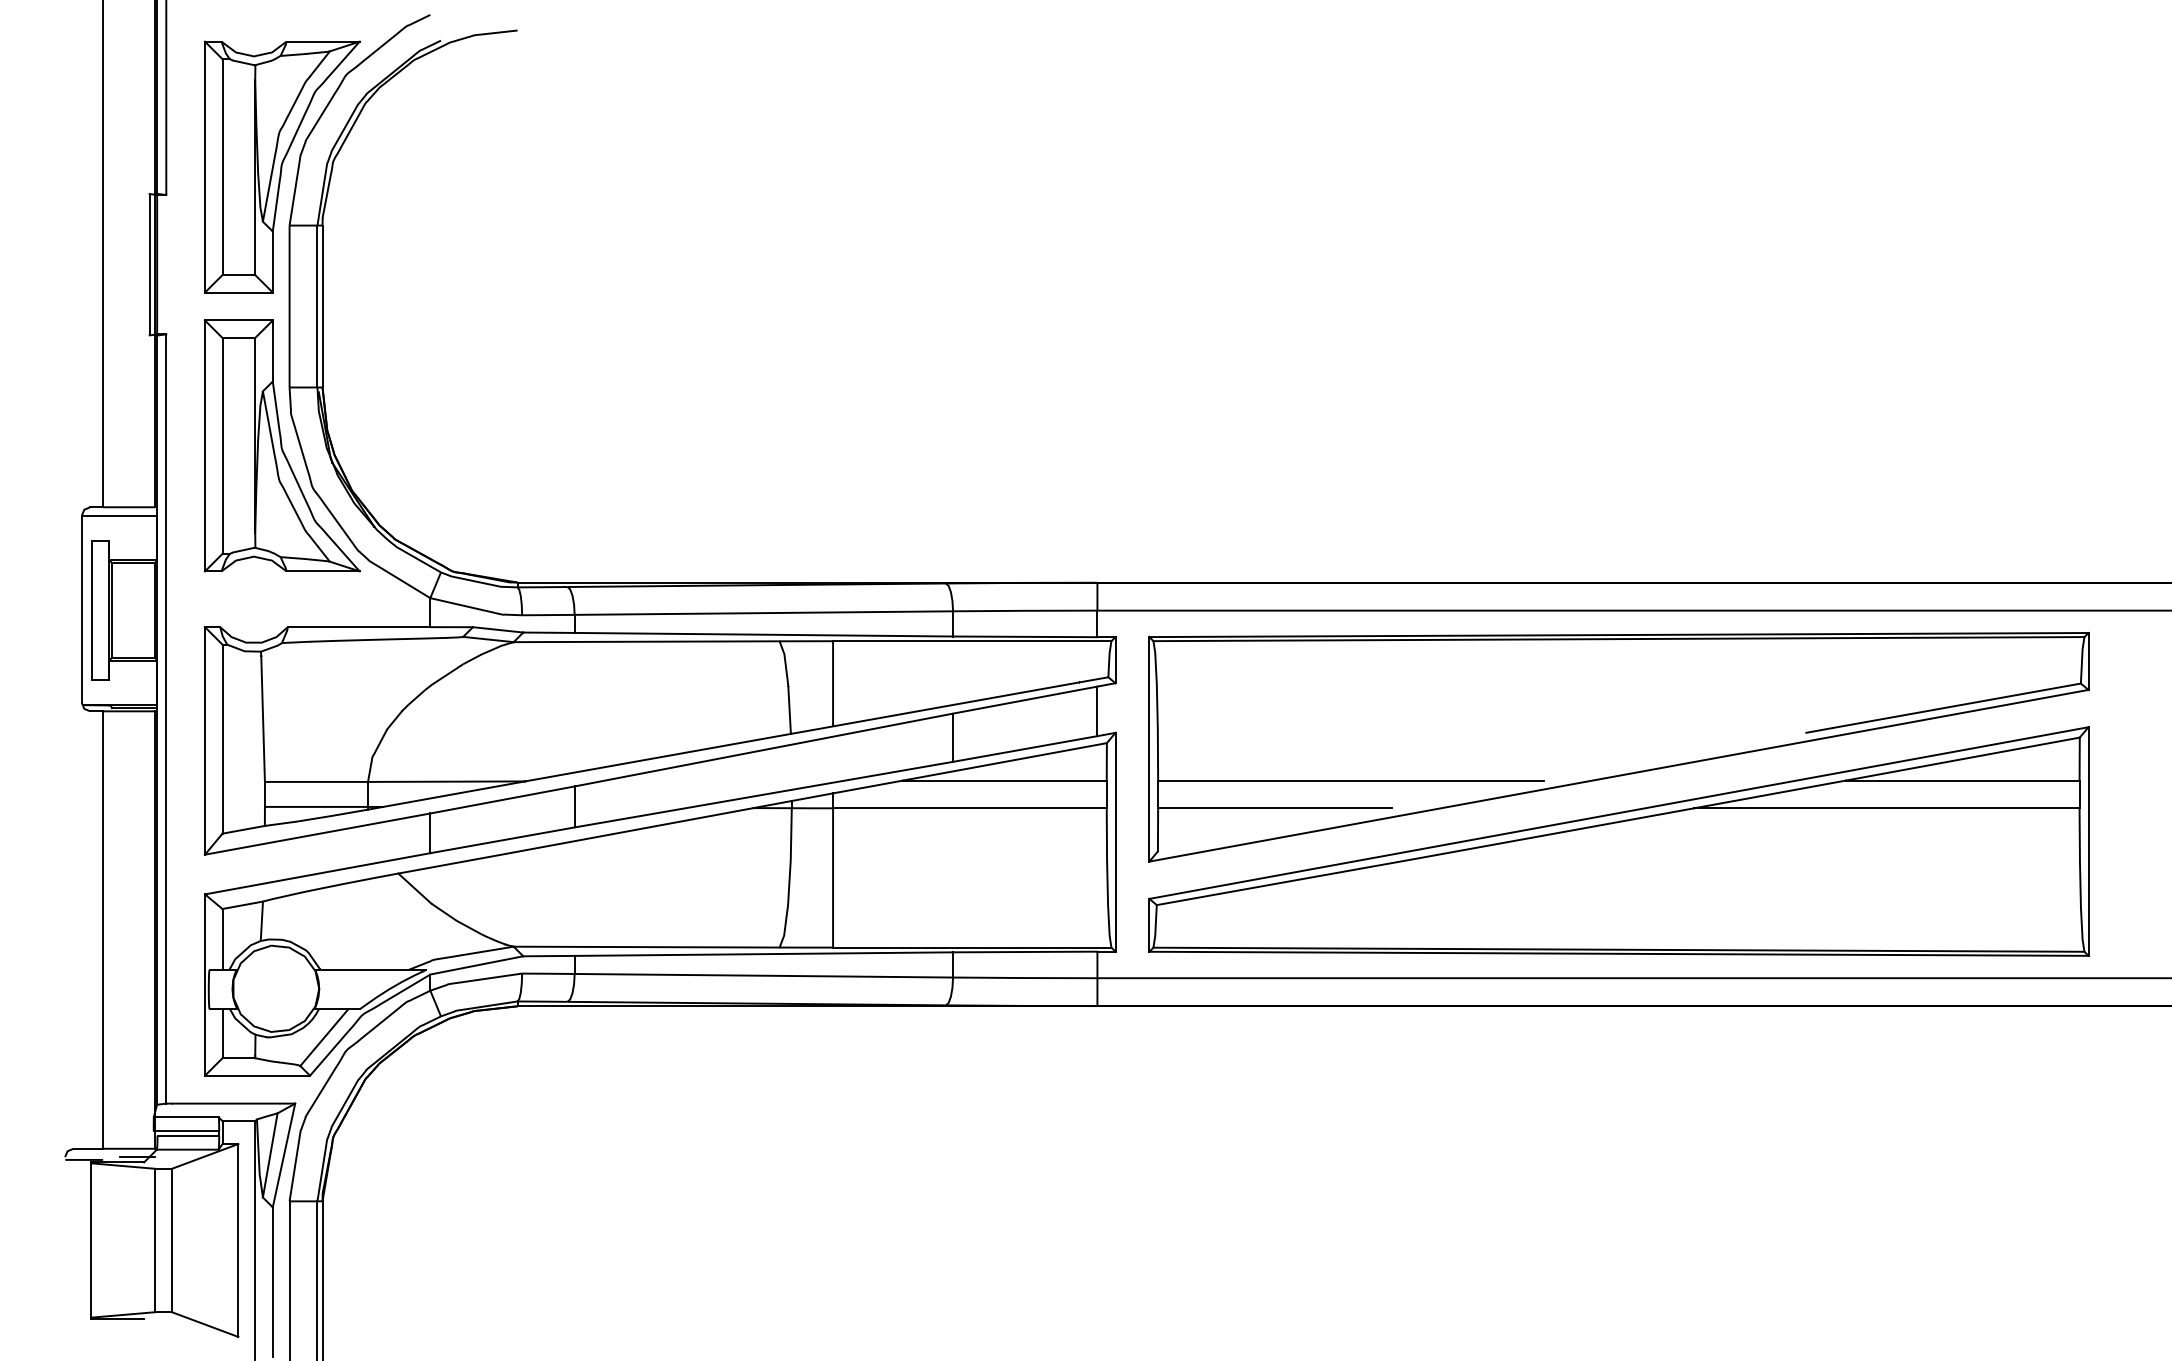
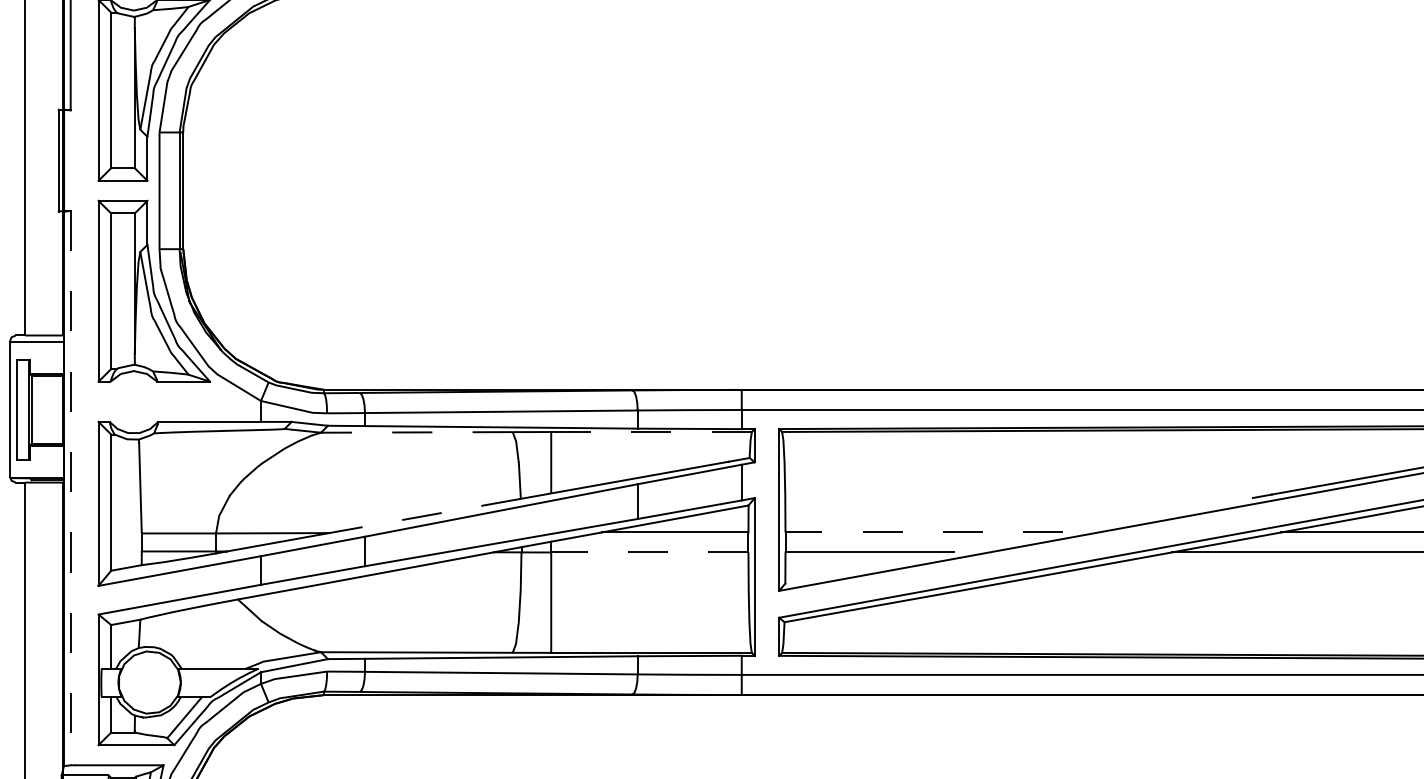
line: (646, 641) -> (416, 432), solid -> dashed
line: (971, 641) -> (650, 432), solid -> dashed
line: (166, 719) -> (70, 488), solid -> dashed
line: (657, 757) -> (424, 515), solid -> dashed
line: (1350, 780) -> (924, 532), solid -> dashed
line: (969, 808) -> (649, 552), solid -> dashed

